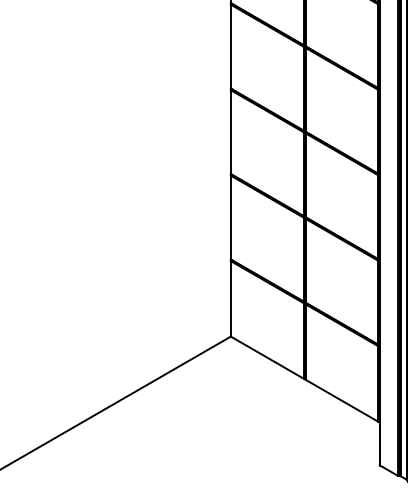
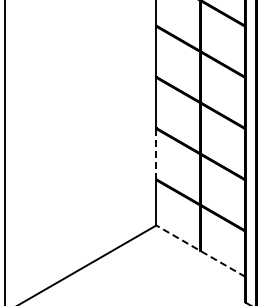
line: (231, 218) -> (156, 154), solid -> dashed
line: (304, 378) -> (200, 250), solid -> dashed

